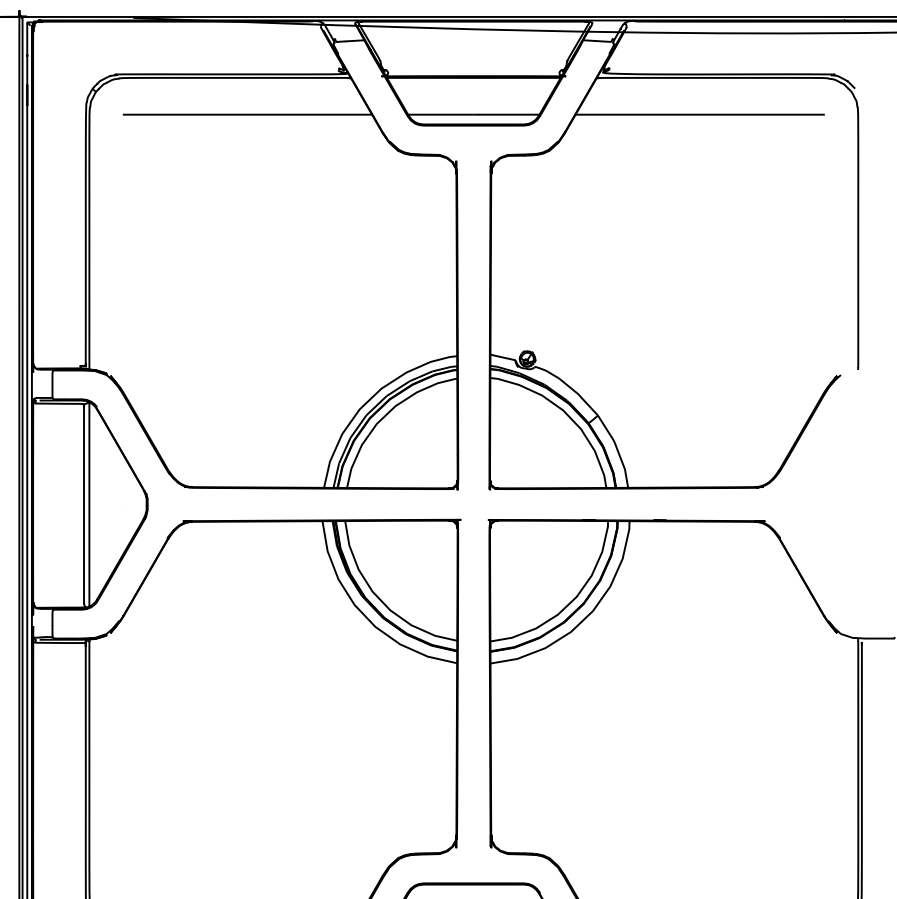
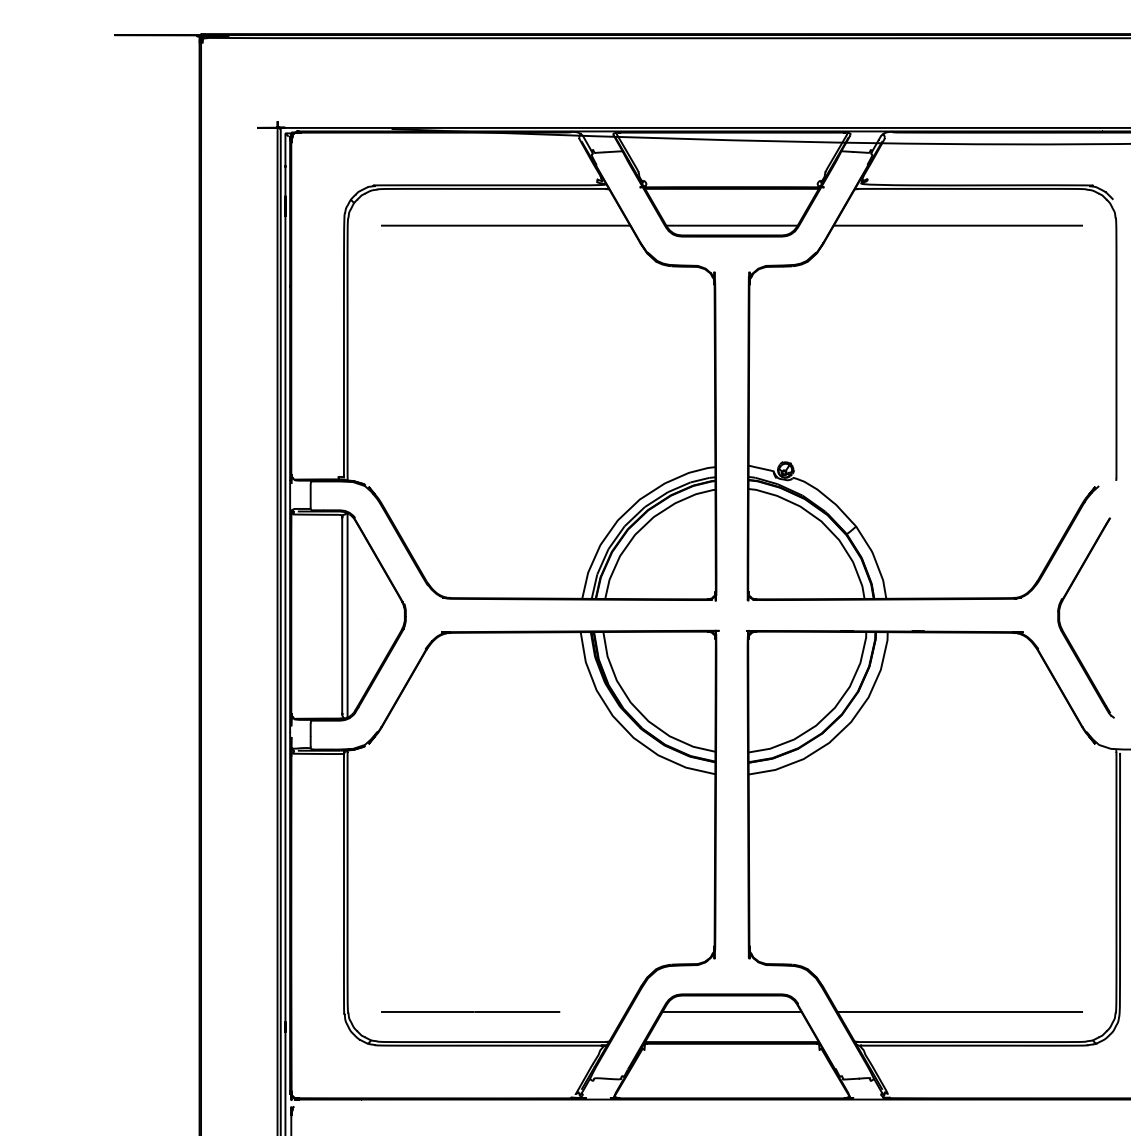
part: (802, 506) -> (1060, 617), added

